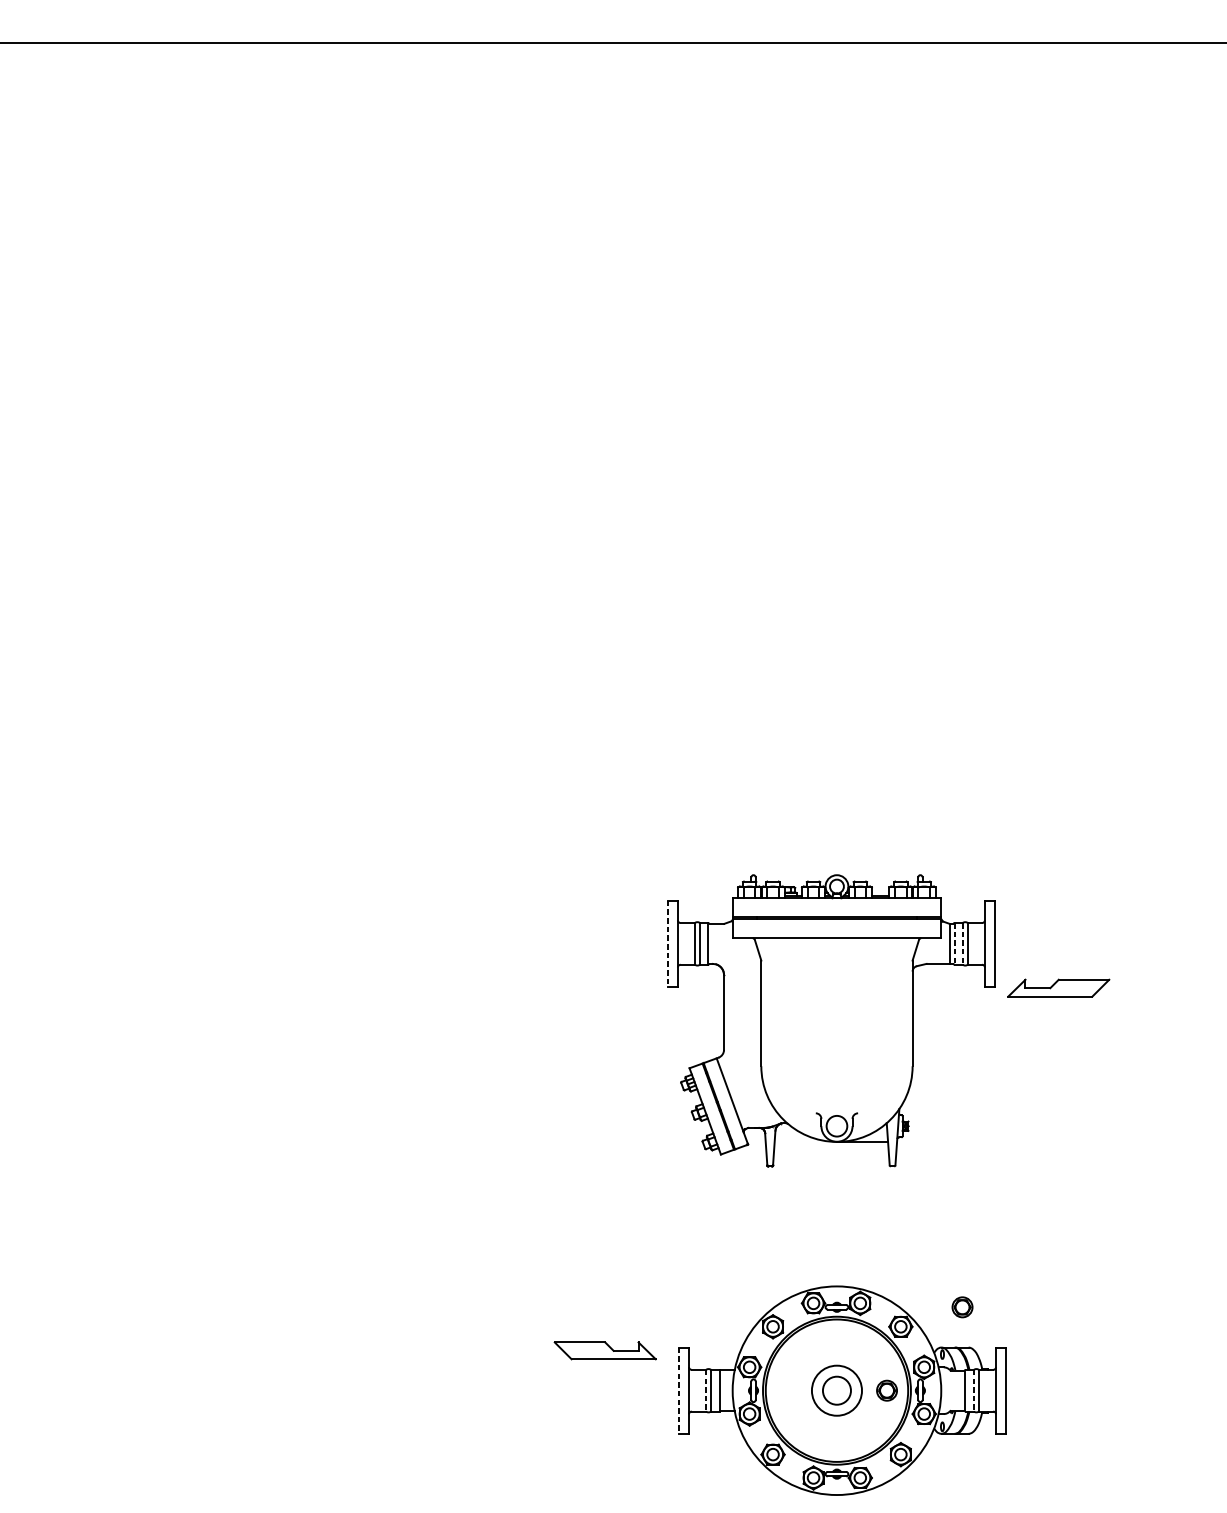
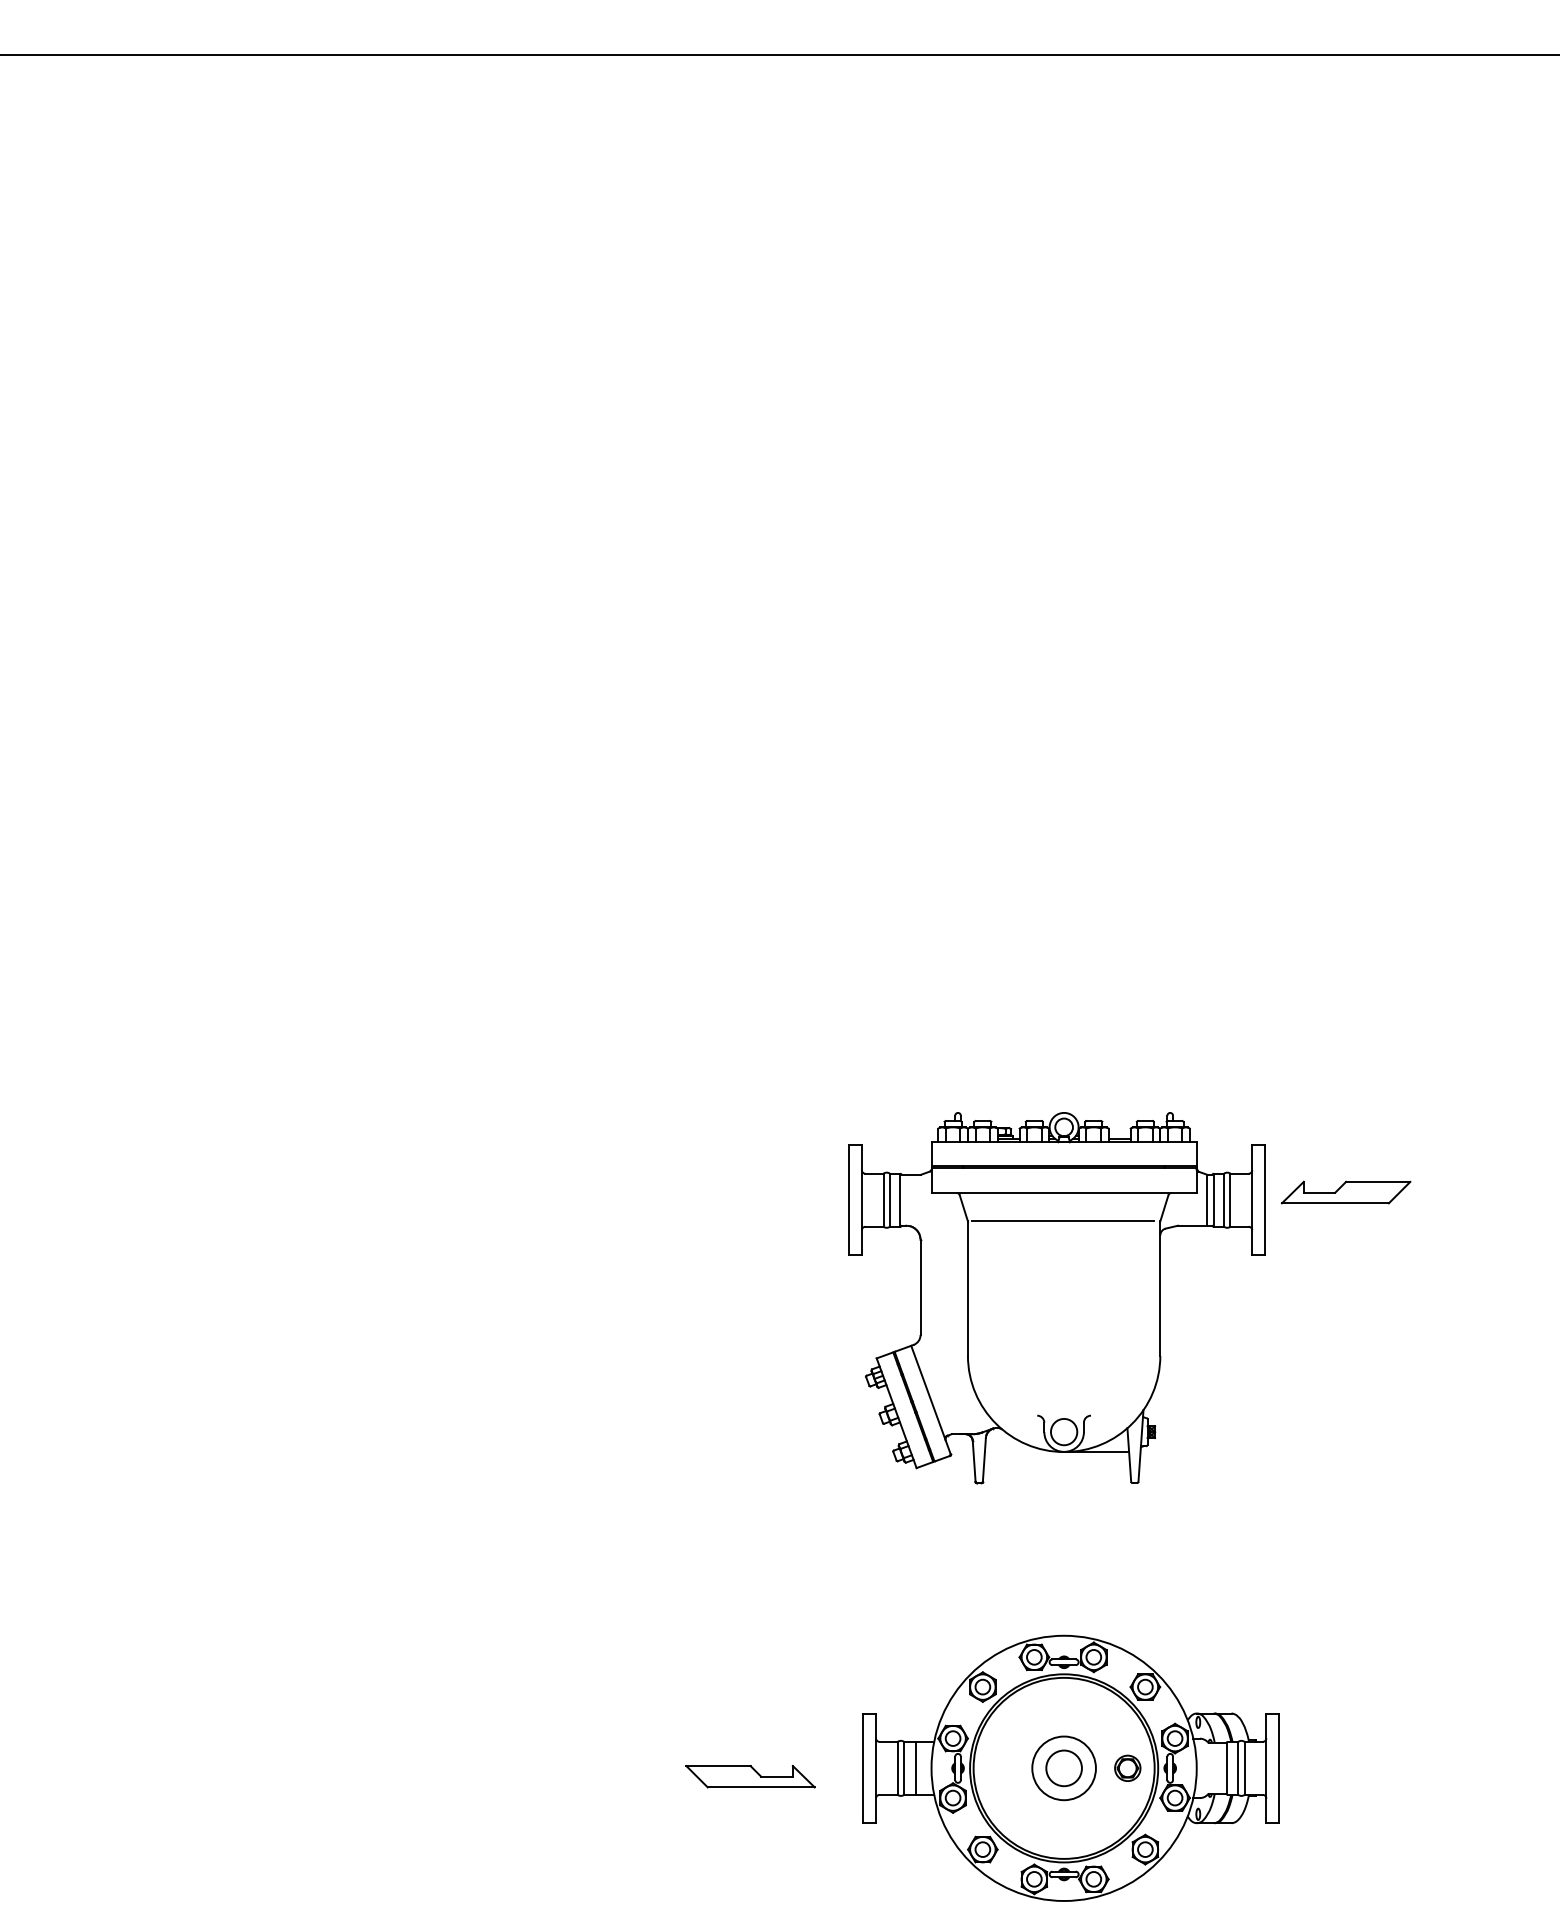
line: (668, 944) -> (849, 1200), dashed -> solid
line: (954, 944) -> (1213, 1200), dashed -> solid
line: (963, 944) -> (1224, 1200), dashed -> solid
line: (836, 960) -> (1063, 1221), added
part: (1058, 988) -> (1345, 1192), moved
part: (962, 1306) -> (1223, 1661), removed
part: (605, 1350) -> (750, 1776), moved
line: (679, 1390) -> (863, 1768), dashed -> solid
line: (705, 1390) -> (897, 1768), dashed -> solid
line: (974, 1390) -> (1238, 1768), dashed -> solid

